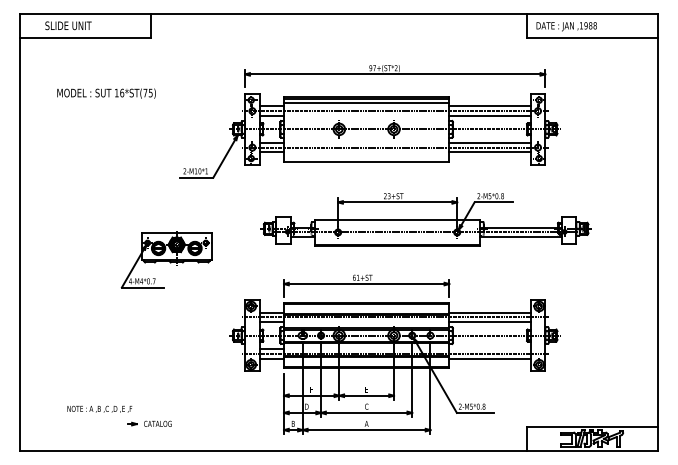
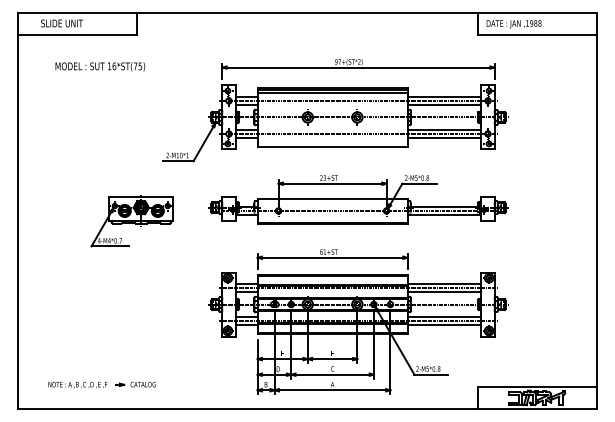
text: (106, 93) -> (100, 66), moved
part: (425, 219) -> (357, 199), moved
part: (166, 259) -> (131, 220), moved
line: (489, 348) -> (444, 316), added
text: (99, 408) -> (77, 384), moved

